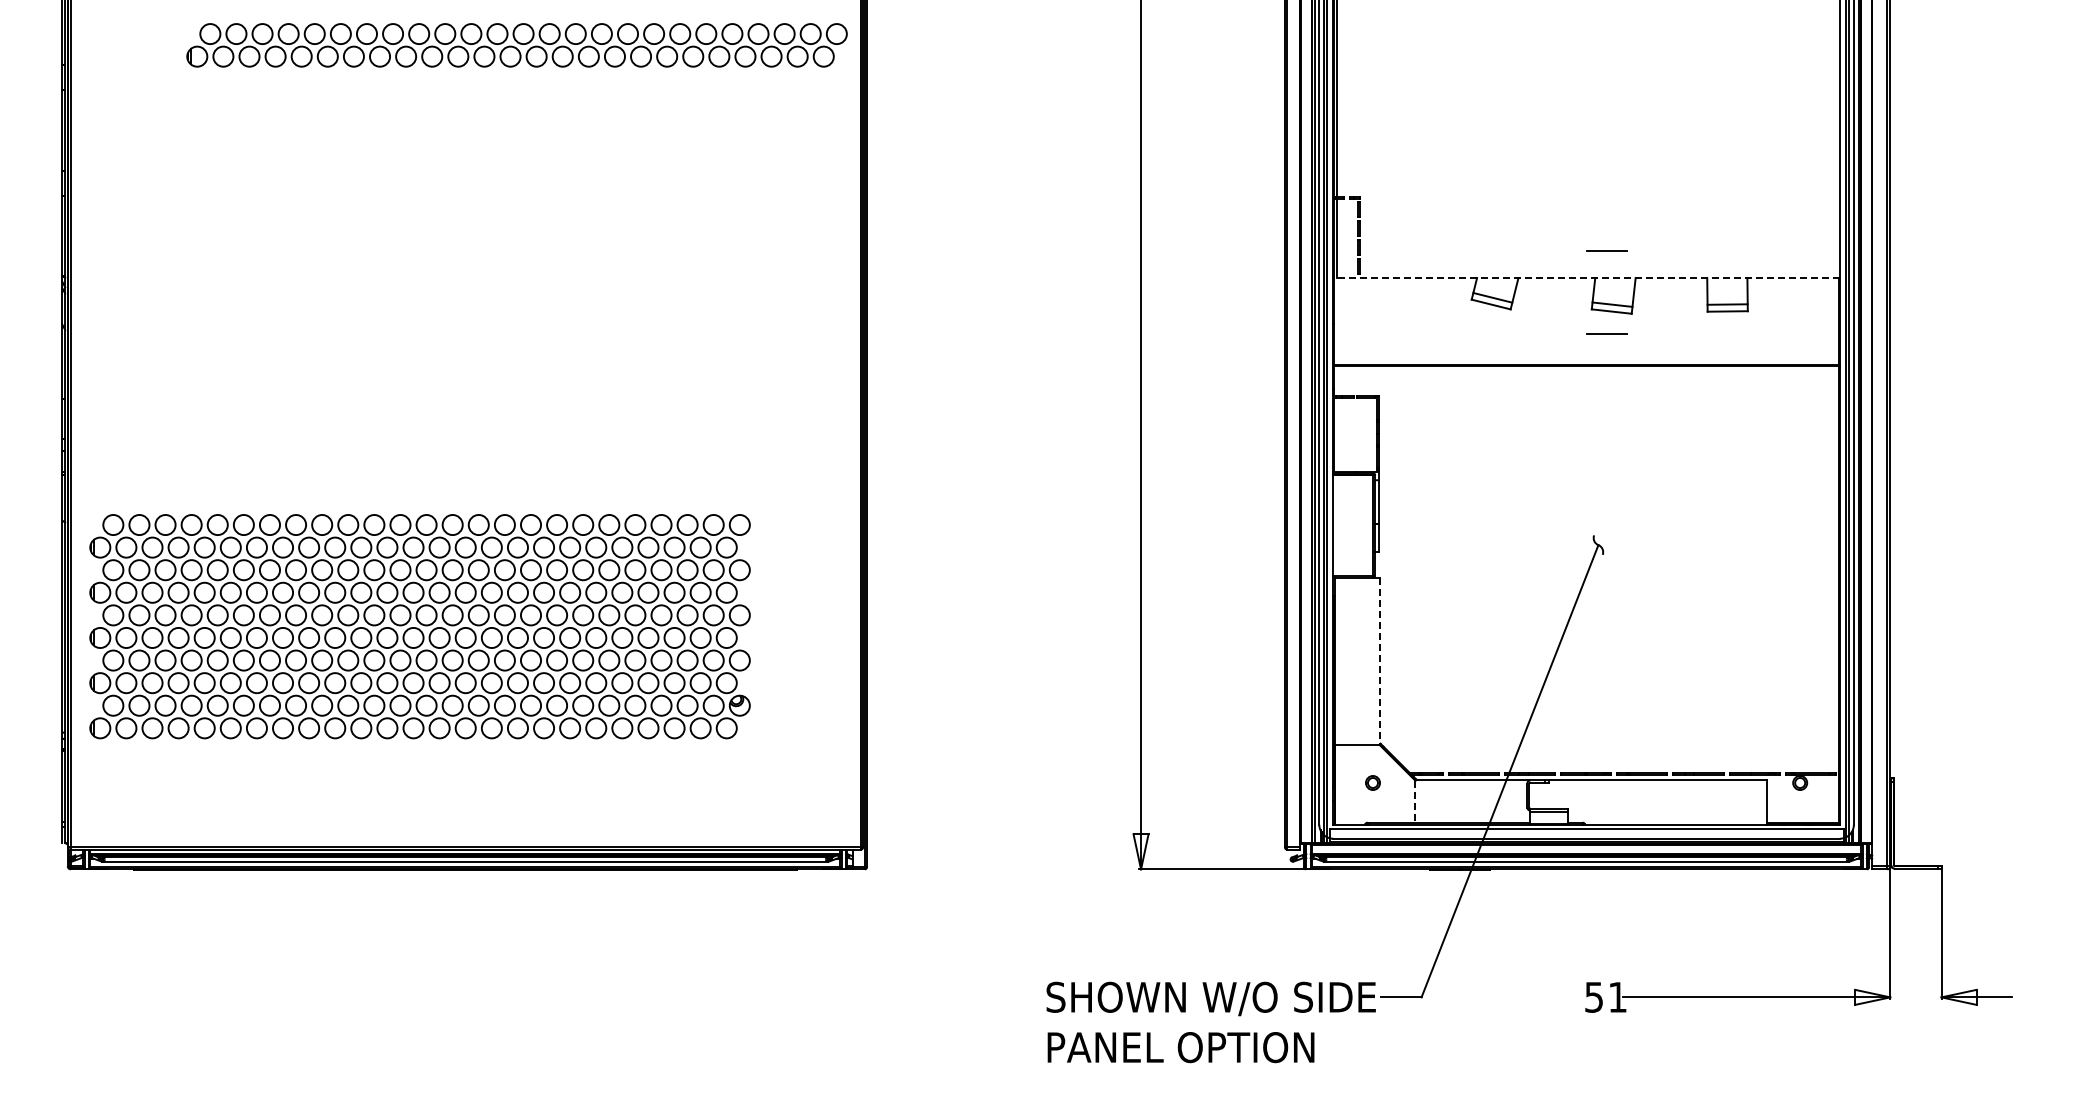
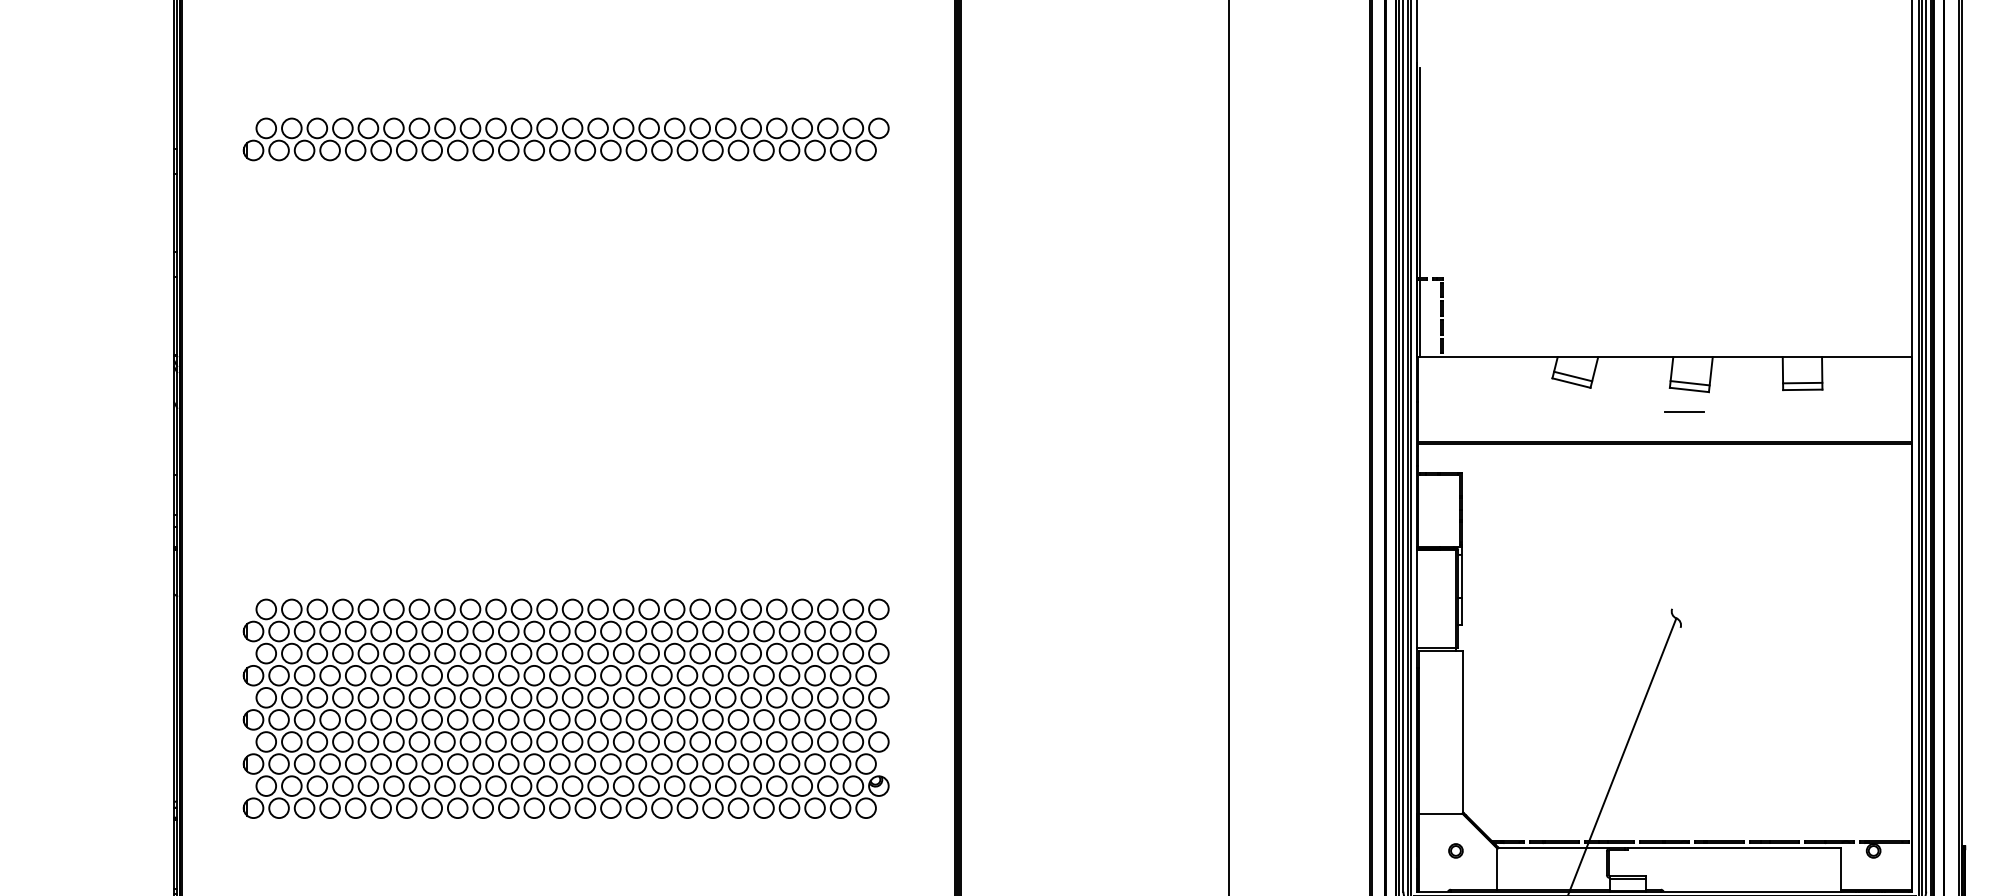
part: (516, 45) -> (565, 139), moved
line: (1606, 250) -> (1684, 330), removed
line: (1586, 278) -> (1664, 357), dashed -> solid
part: (419, 626) -> (565, 708), moved
line: (1380, 662) -> (1463, 733), dashed -> solid
line: (1415, 802) -> (1497, 869), dashed -> solid

